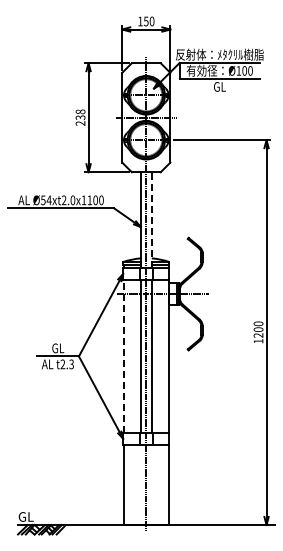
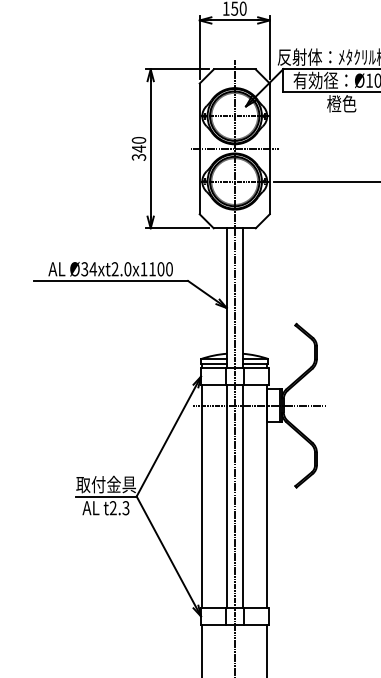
text: (219, 86) -> (341, 103), GL -> 橙色
text: (80, 117) -> (138, 148), 238 -> 340
text: (43, 199) -> (85, 268), Ø54xt2.0x1100 -> Ø34xt2.0x1100
line: (151, 220) -> (242, 298), dashed -> solid
text: (57, 348) -> (105, 485), GL -> 取付金具
line: (123, 355) -> (201, 495), dashed -> solid

